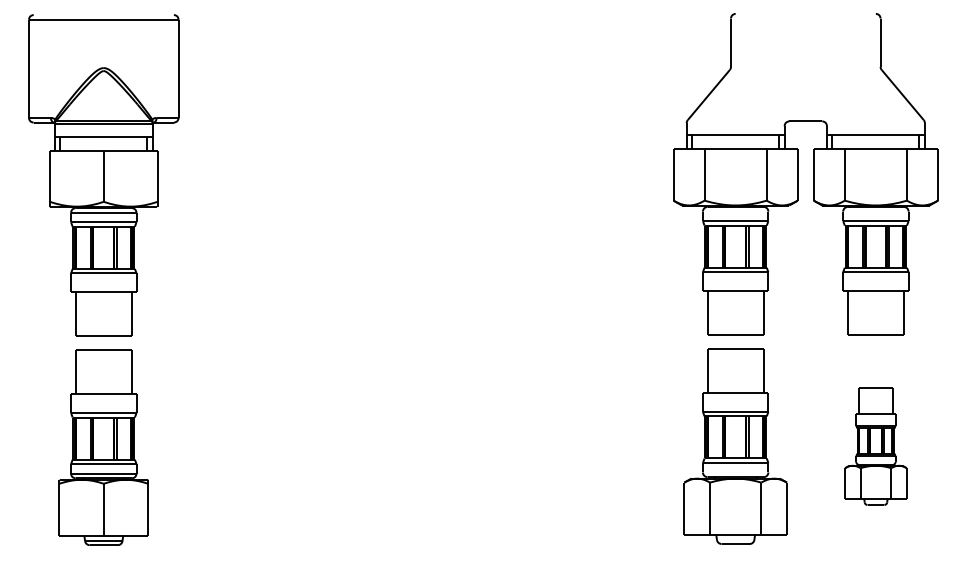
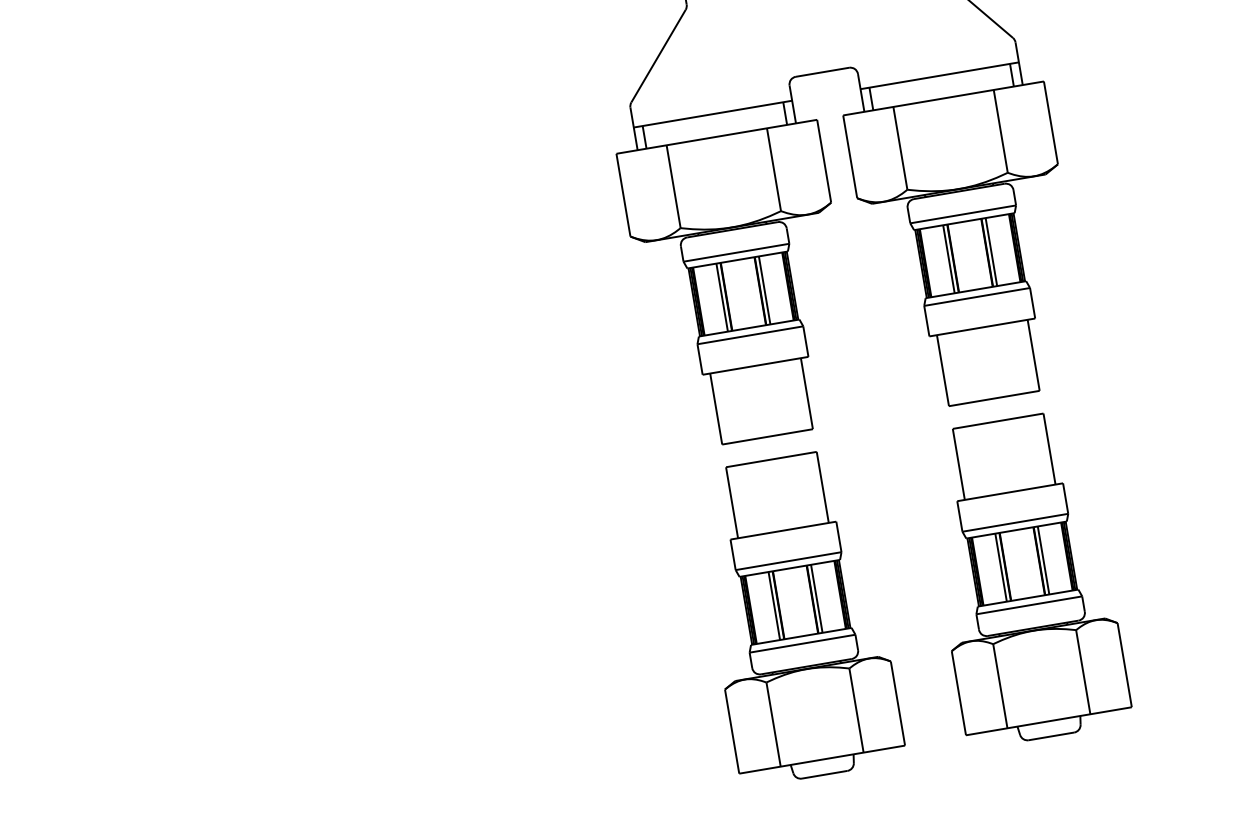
part: (875, 446) -> (1024, 578), size x1.67

